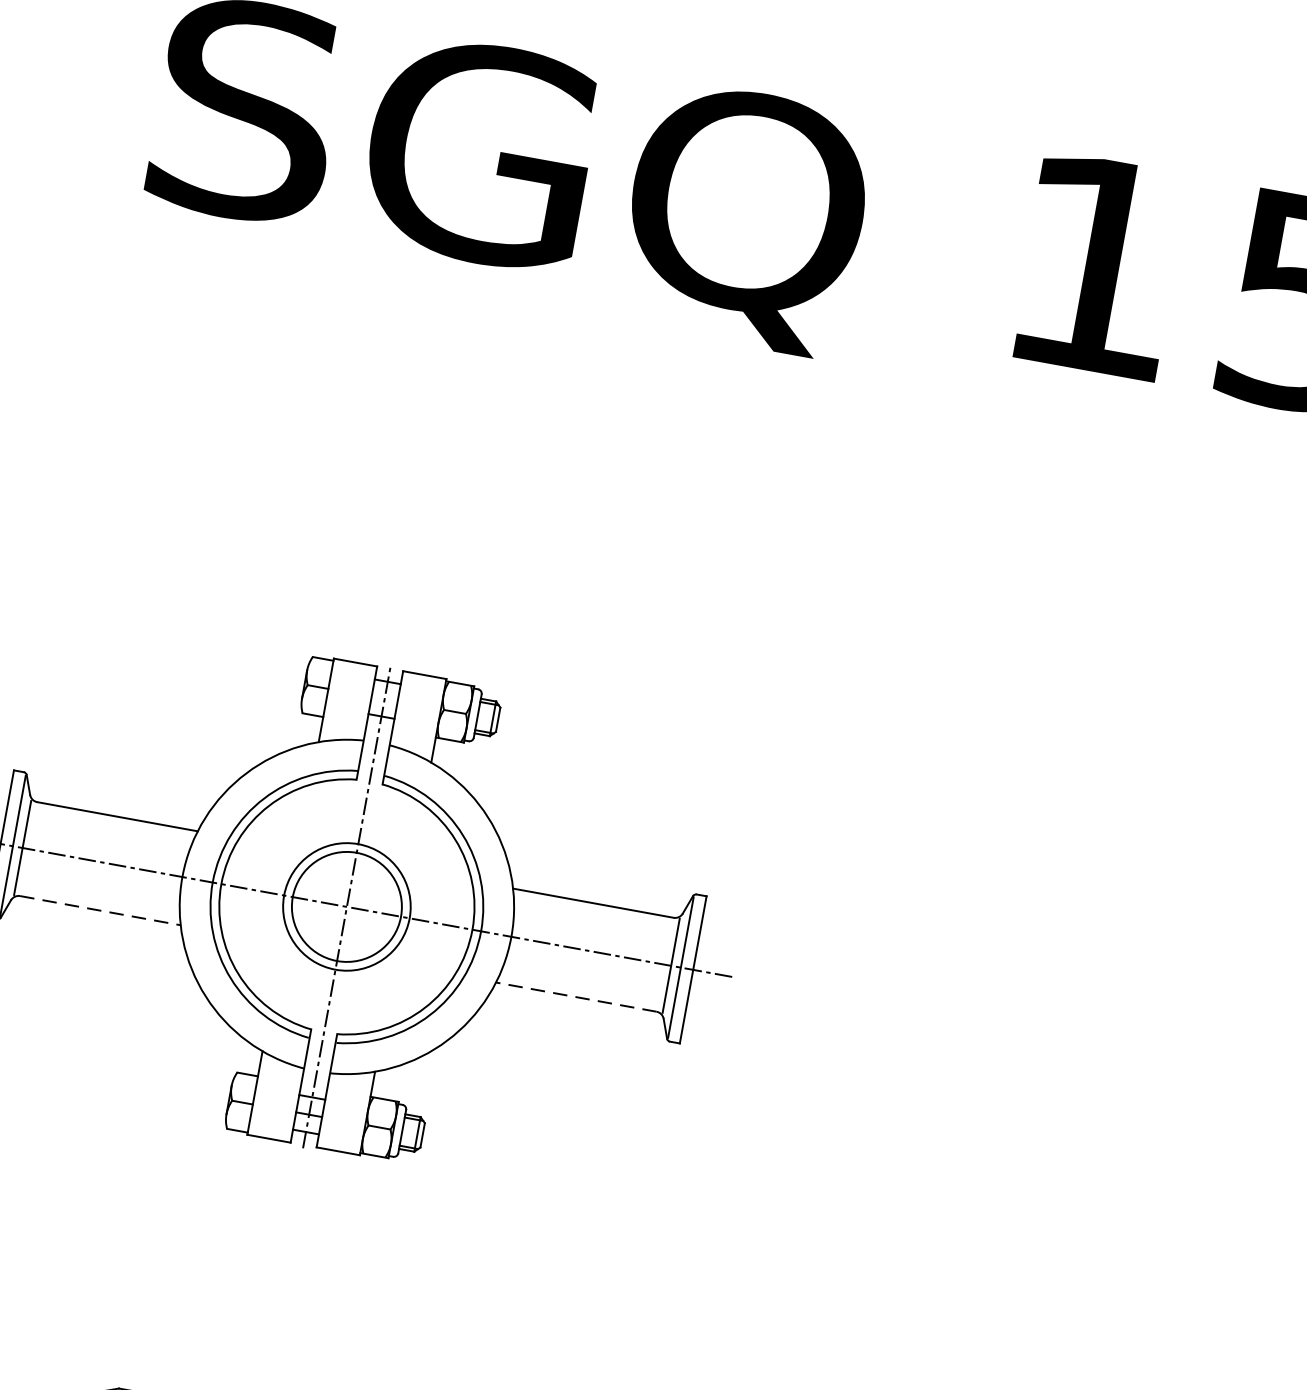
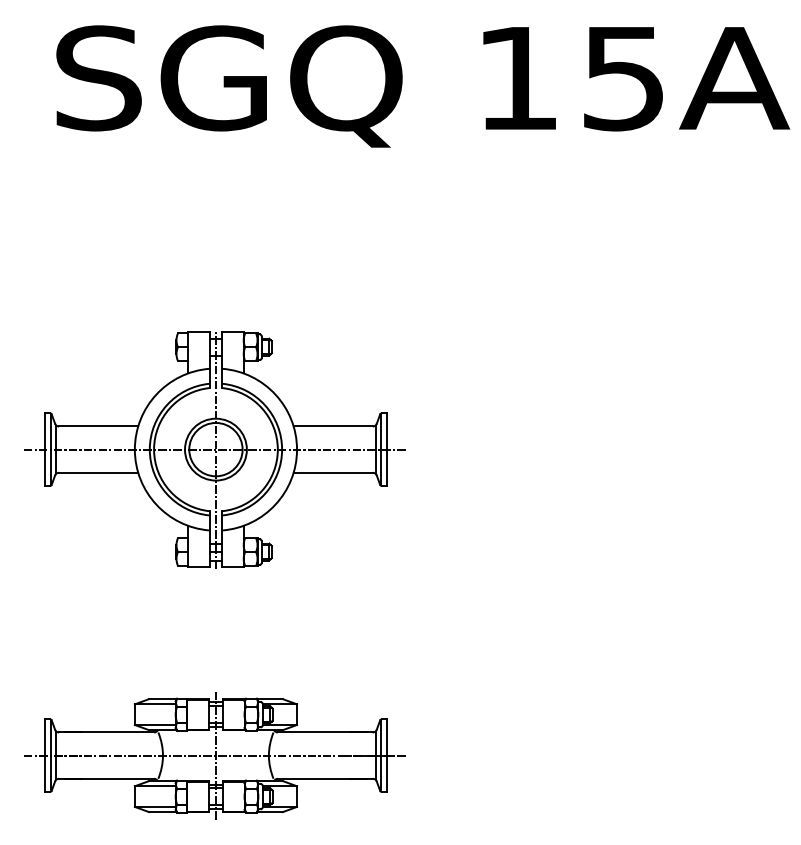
line: (100, 910) -> (98, 472), dashed -> solid
line: (576, 996) -> (333, 472), dashed -> solid

